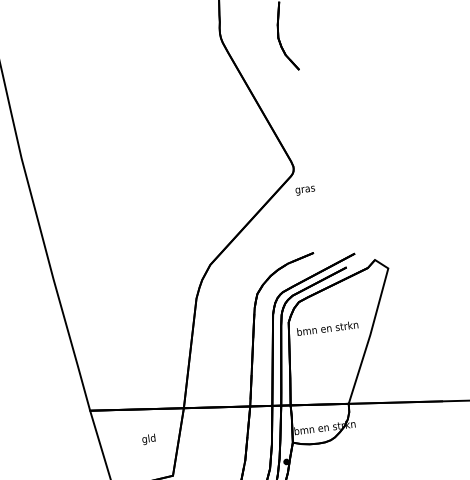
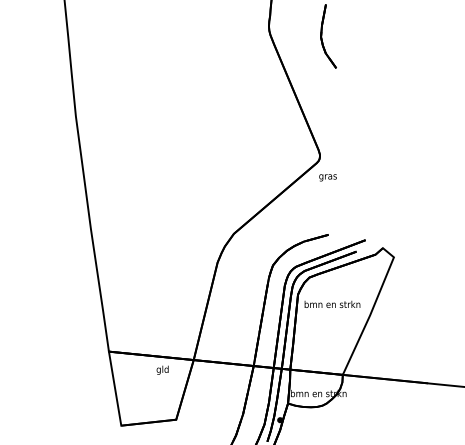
text: (148, 438) -> (162, 369), moved

